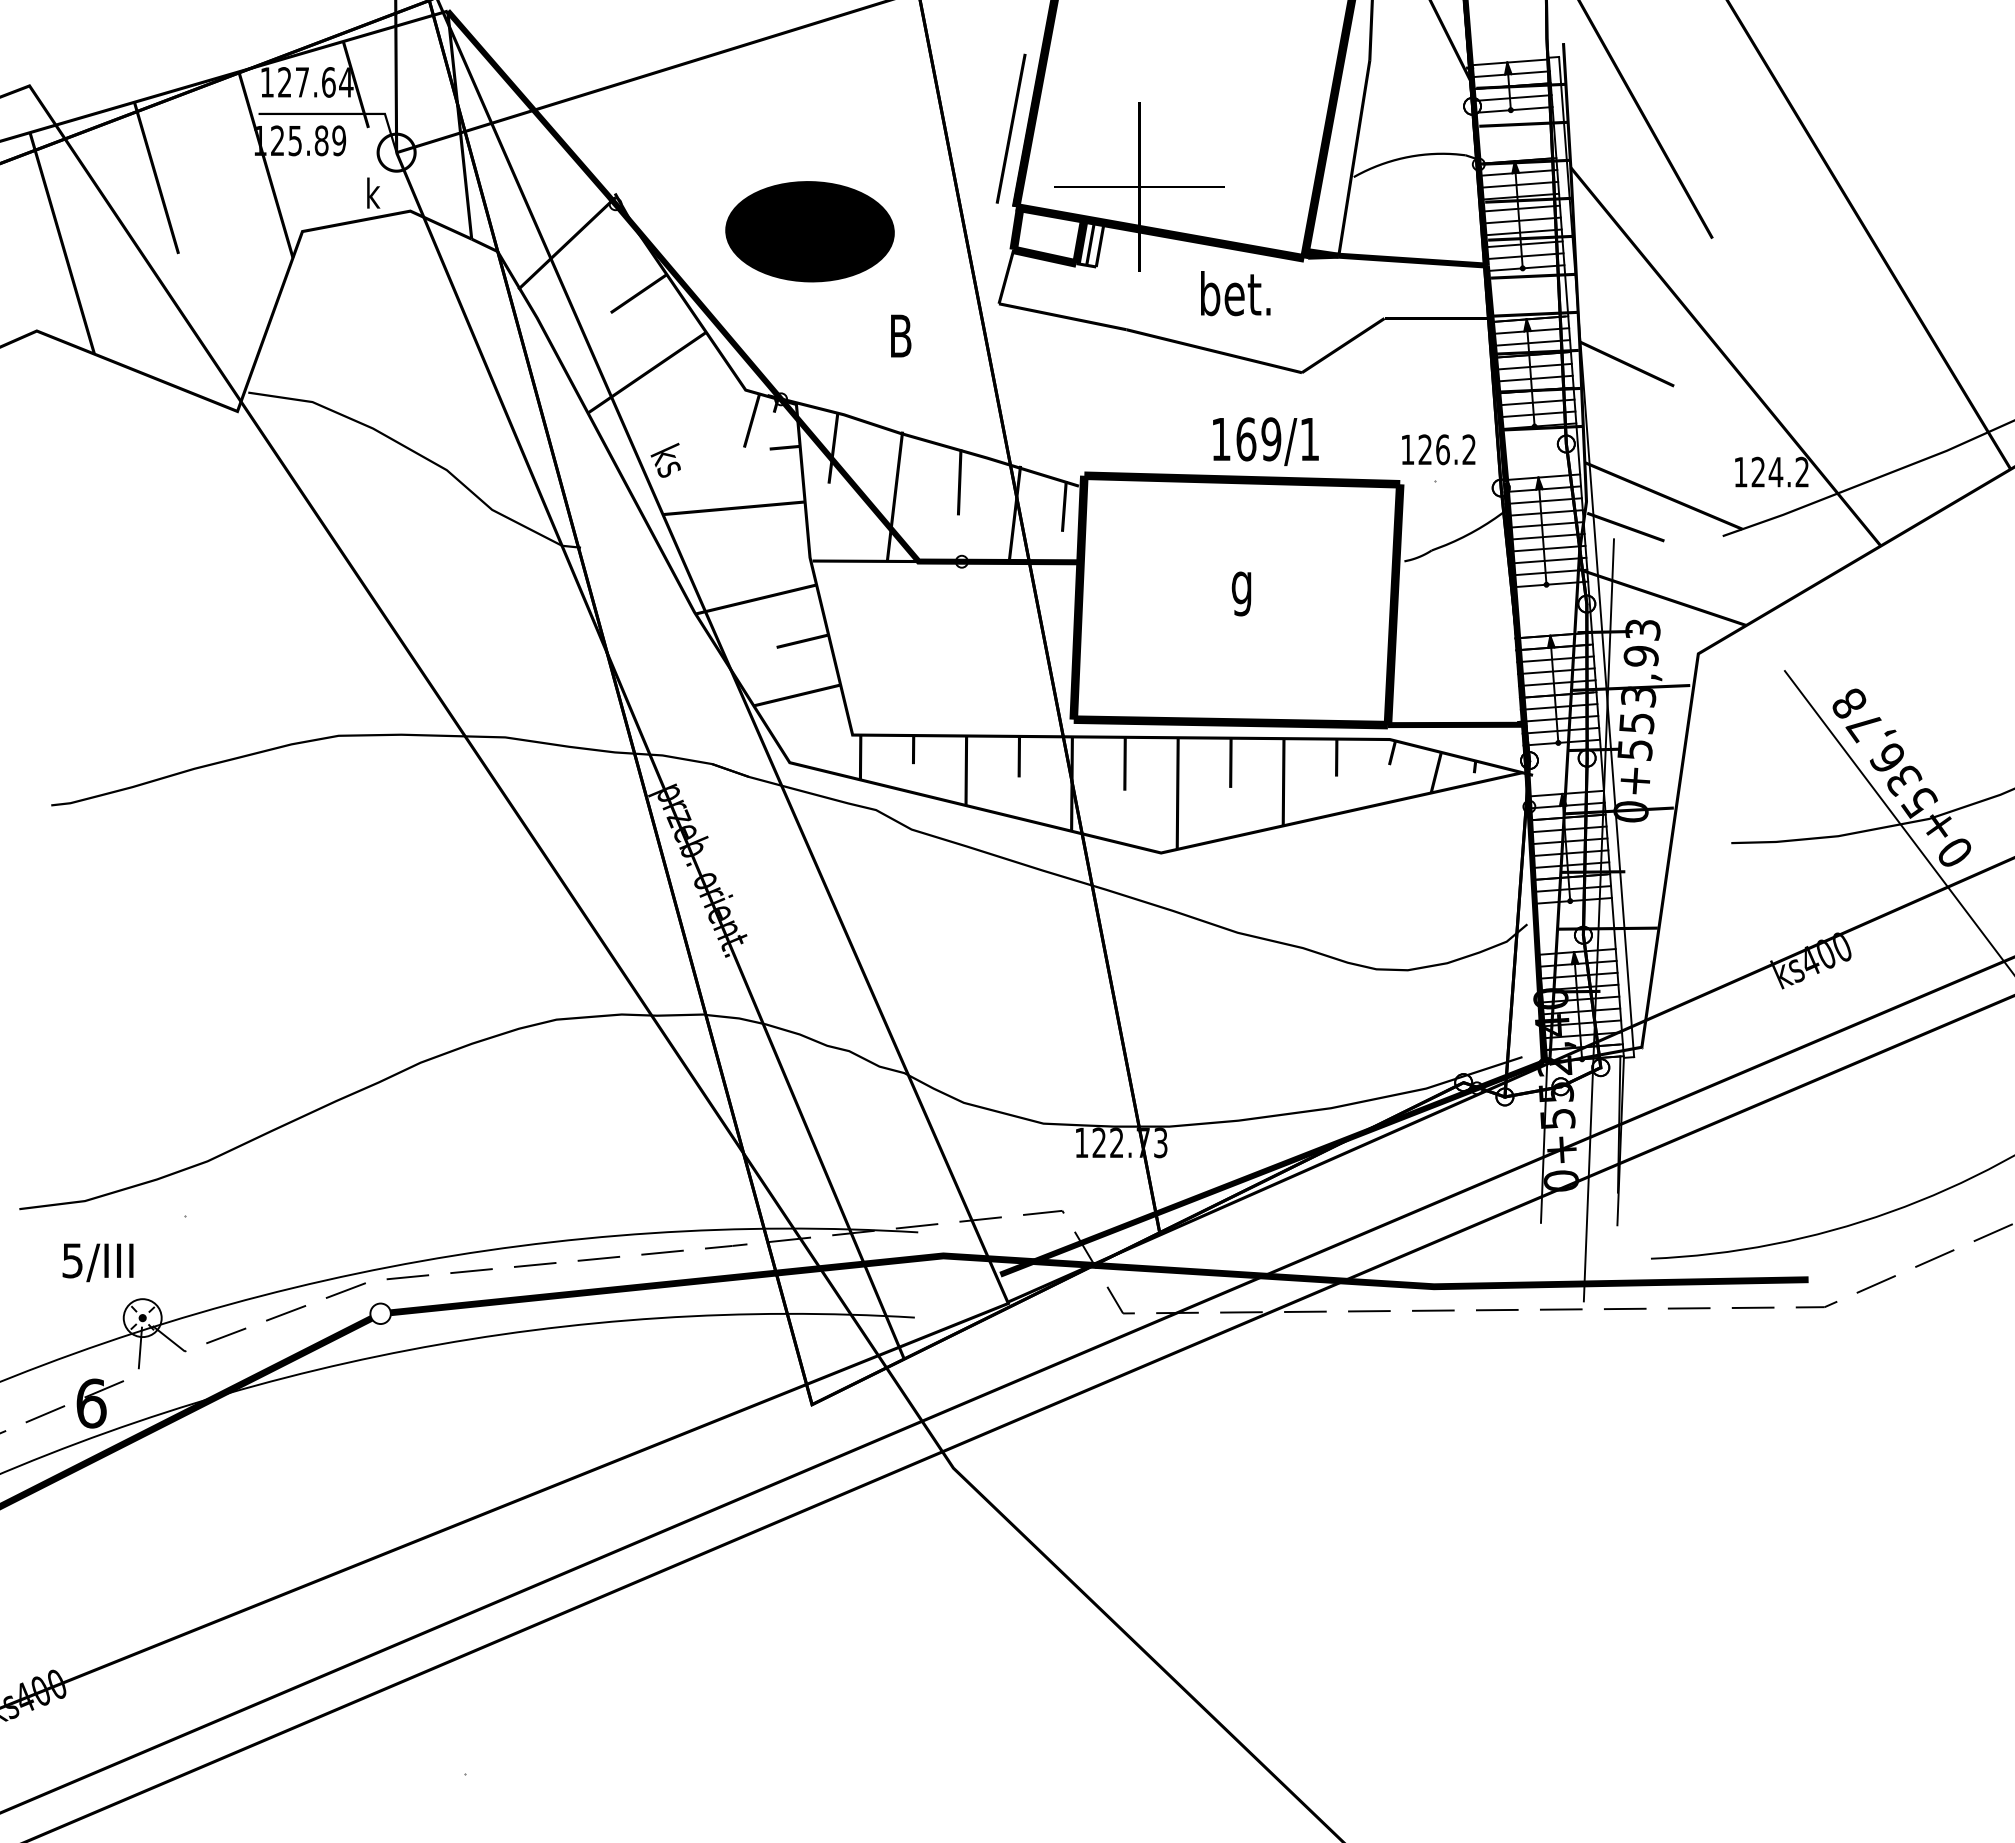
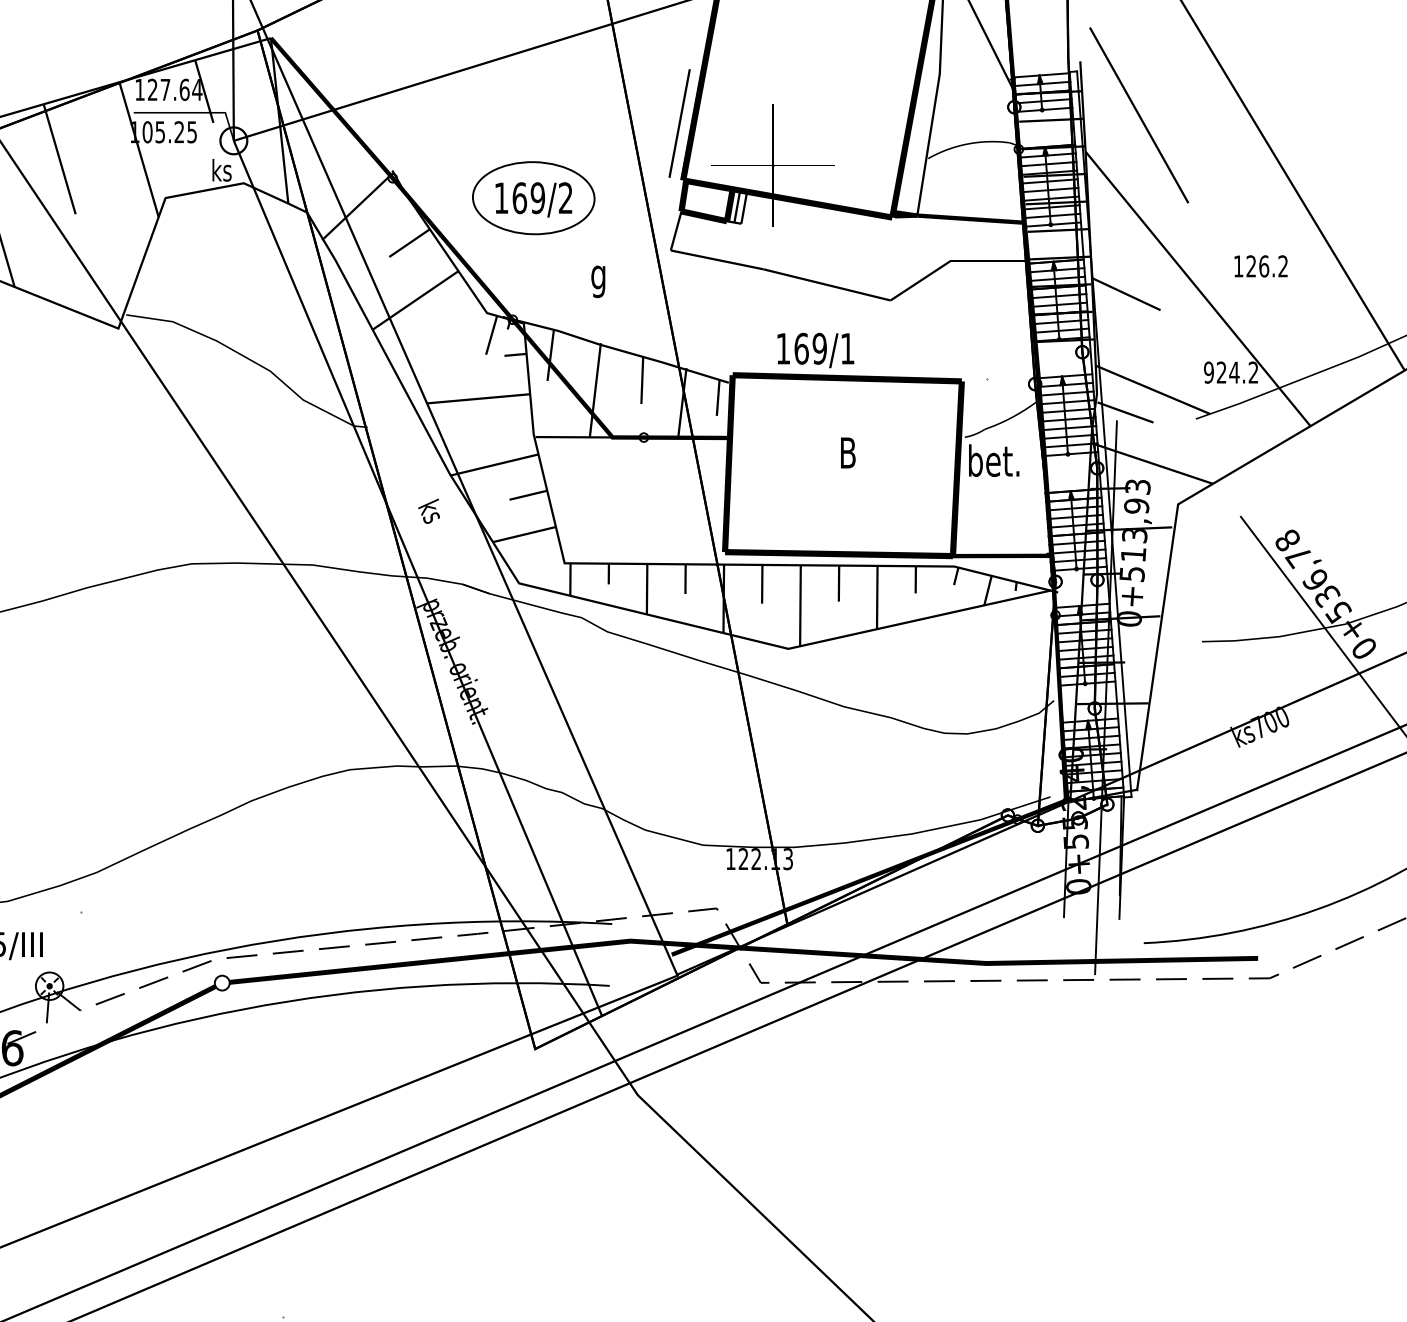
text: (308, 140) -> (169, 132), 125.89 -> 105.25
text: (387, 197) -> (227, 173), k -> ks
fill: (809, 231) -> (533, 198), removed
text: (1235, 293) -> (993, 460), moved
text: (900, 341) -> (599, 277), B -> g
text: (1265, 441) -> (815, 350), moved
text: (1438, 449) -> (1260, 266), moved
text: (665, 459) -> (428, 510), moved
text: (1740, 471) -> (1208, 372), 124.2 -> 924.2
text: (1242, 588) -> (847, 456), g -> B
text: (1636, 723) -> (1133, 554), 0+553,93 -> 0+513,93
text: (1808, 960) -> (1258, 726), ks400 -> ks700
text: (1142, 1142) -> (774, 858), 122.73 -> 122.13

